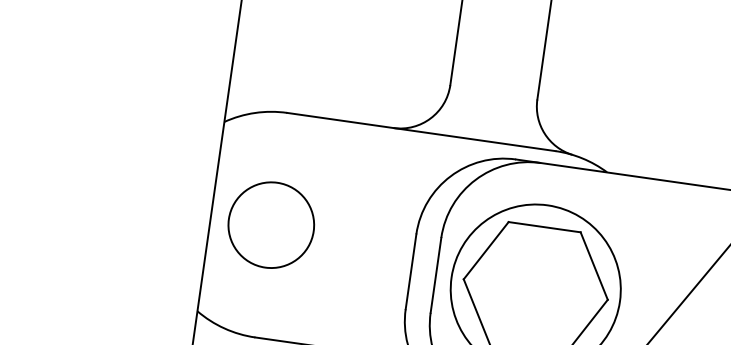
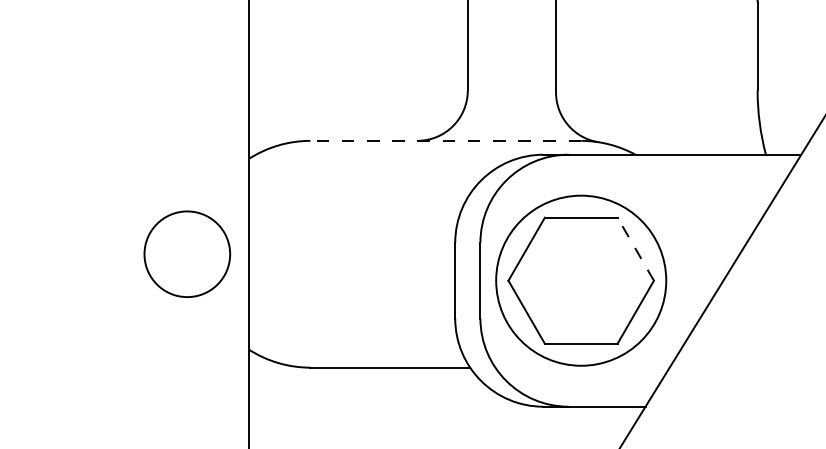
line: (421, 131) -> (445, 140), solid -> dashed
circle: (271, 224) -> (187, 253), moved
line: (594, 265) -> (635, 248), solid -> dashed

